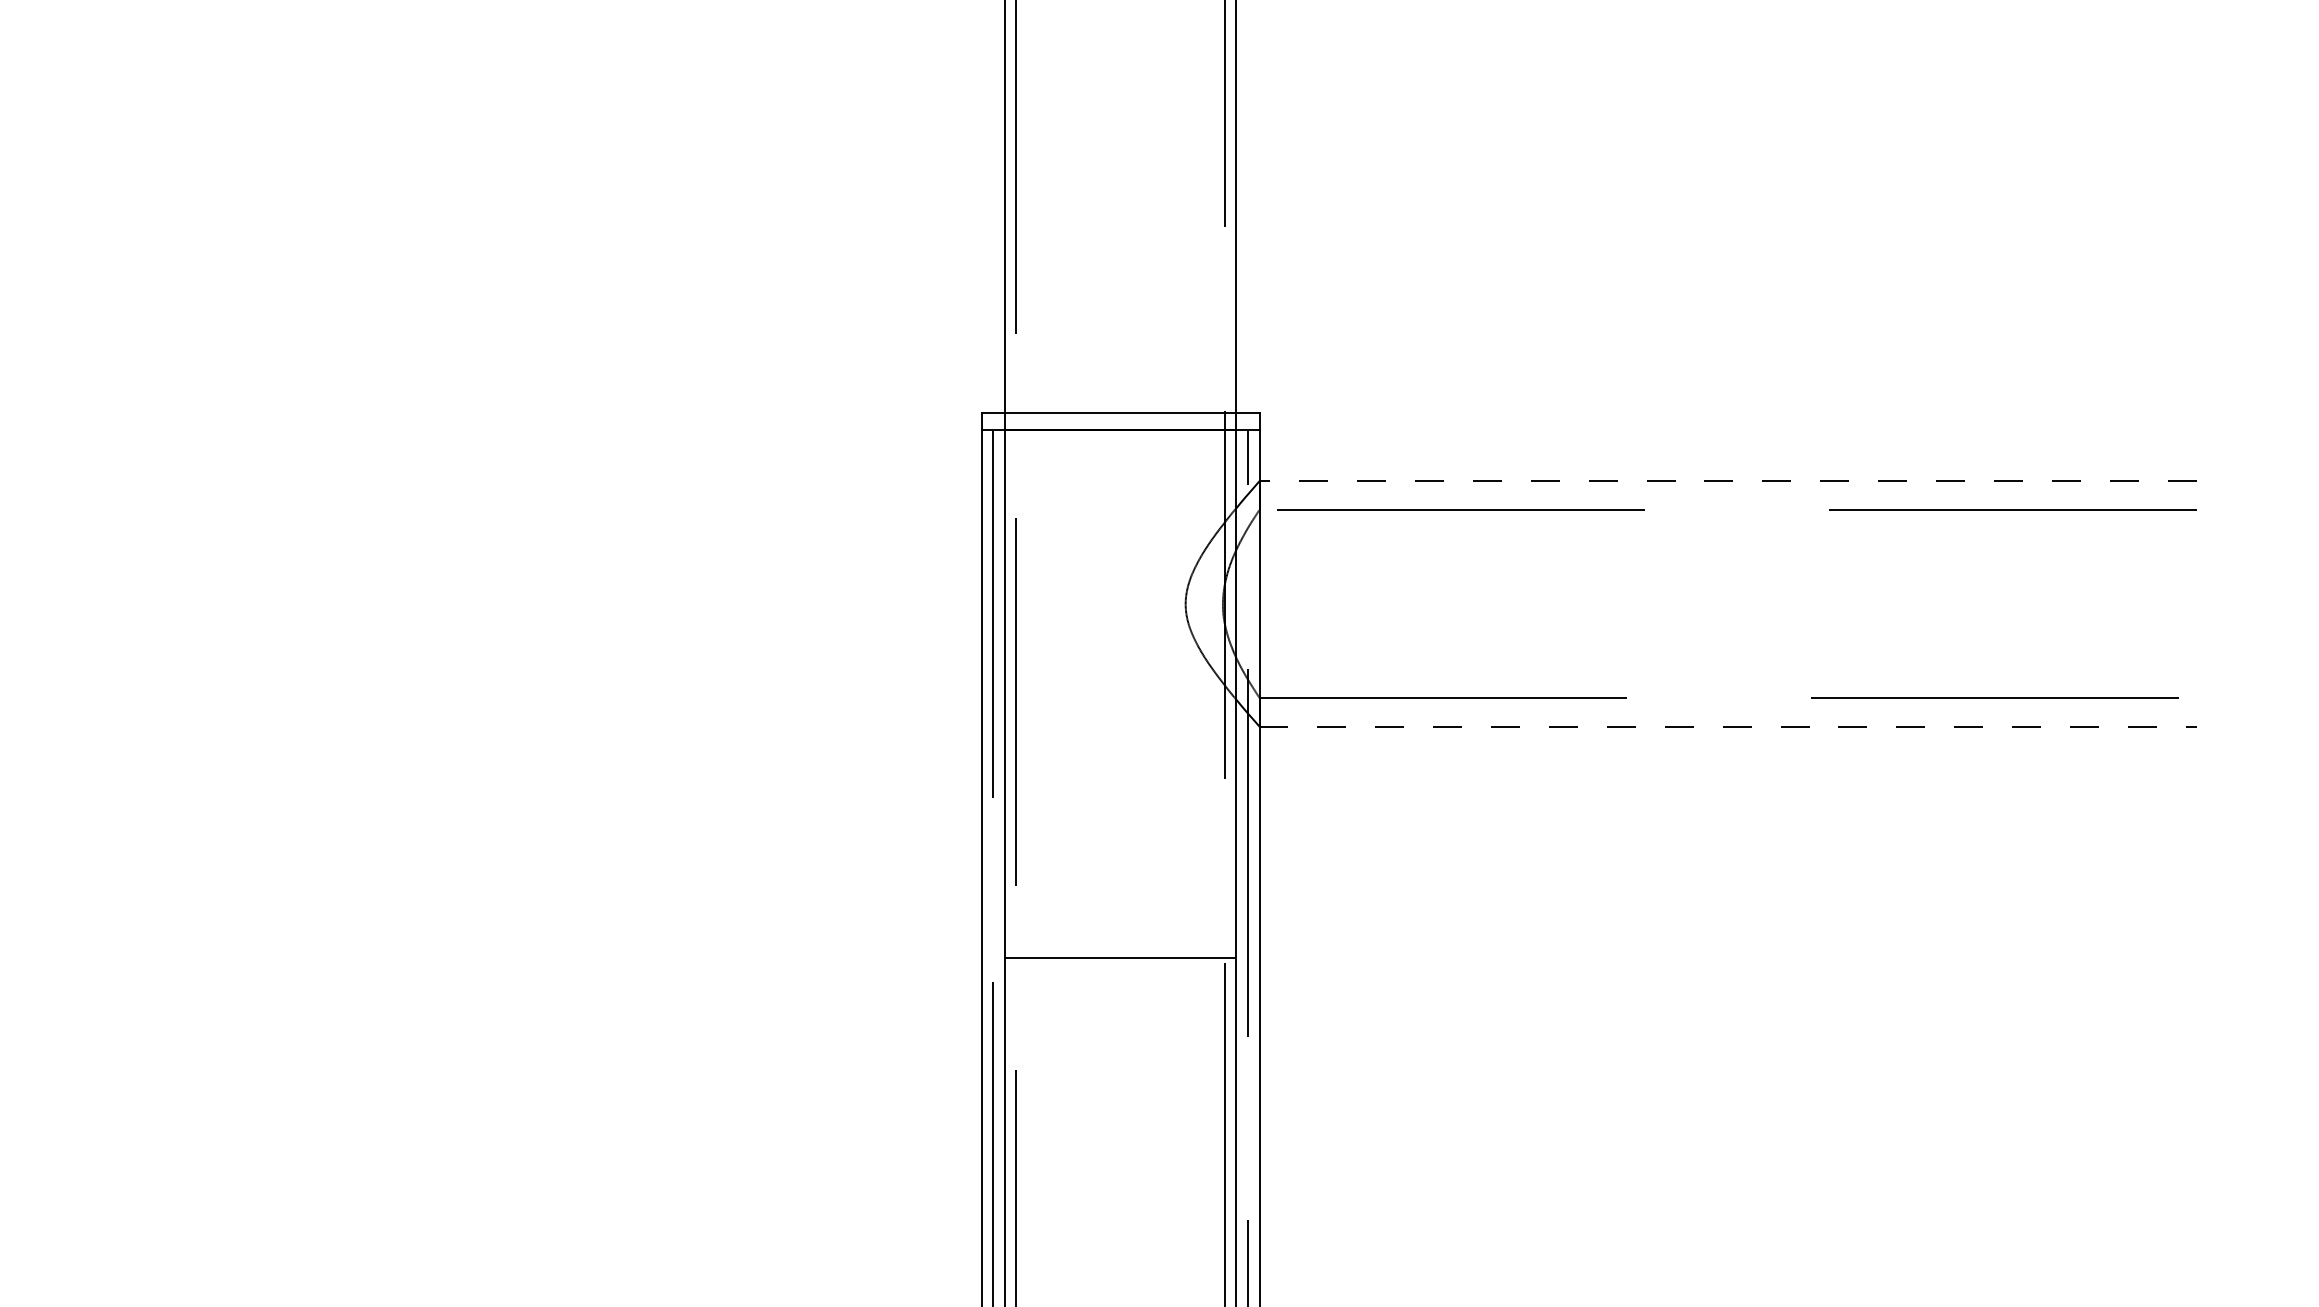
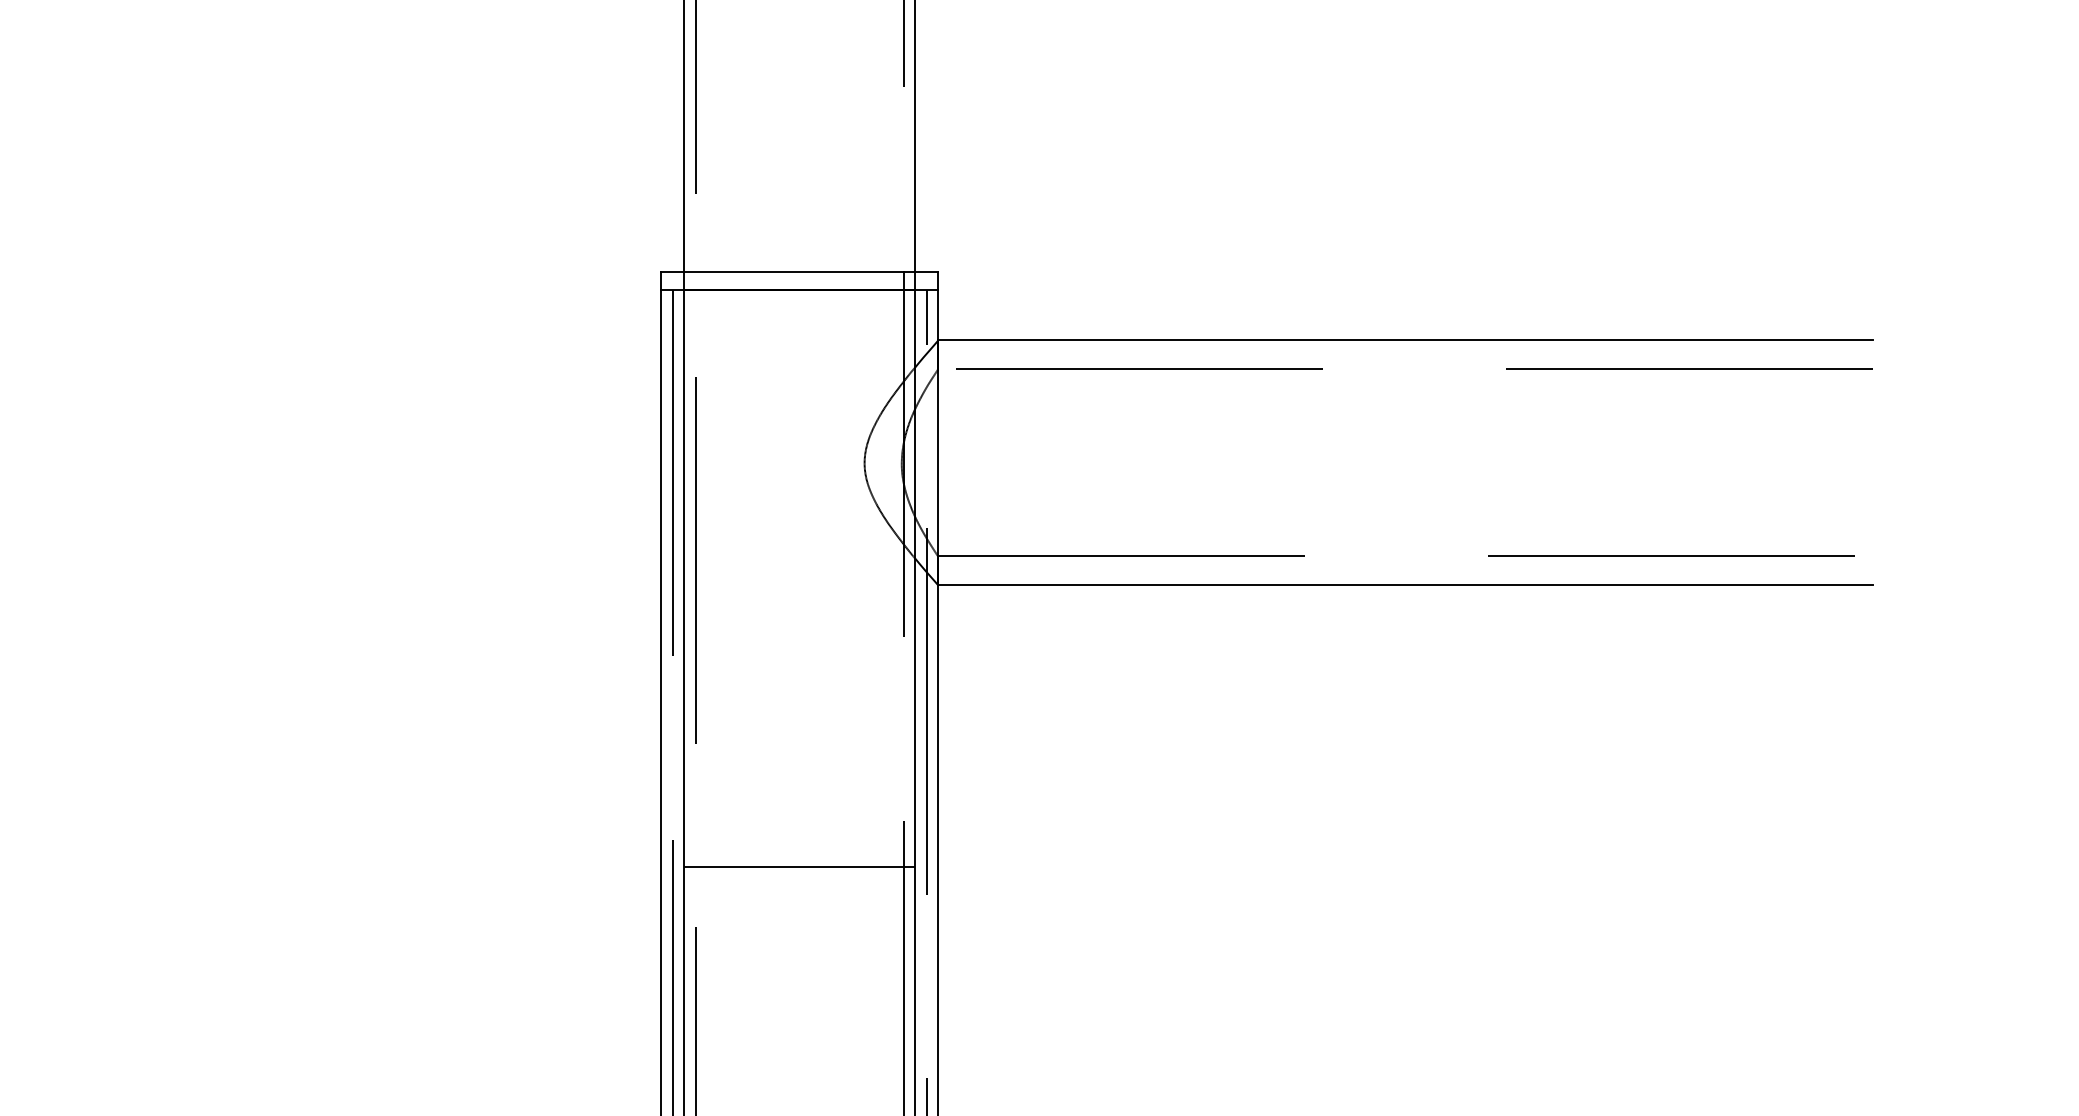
line: (1728, 481) -> (1406, 340), dashed -> solid
line: (1728, 726) -> (1406, 585), dashed -> solid
line: (1120, 958) -> (799, 867), moved

